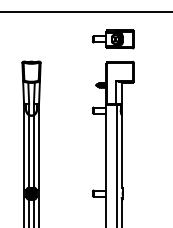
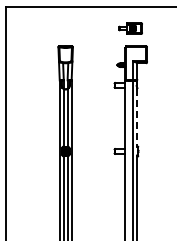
part: (112, 39) -> (130, 28), size x0.7
line: (121, 151) -> (137, 117), solid -> dashed

